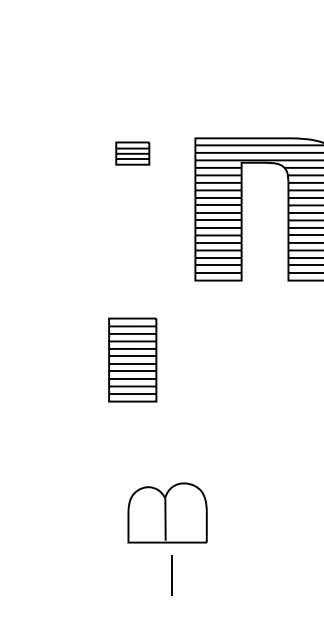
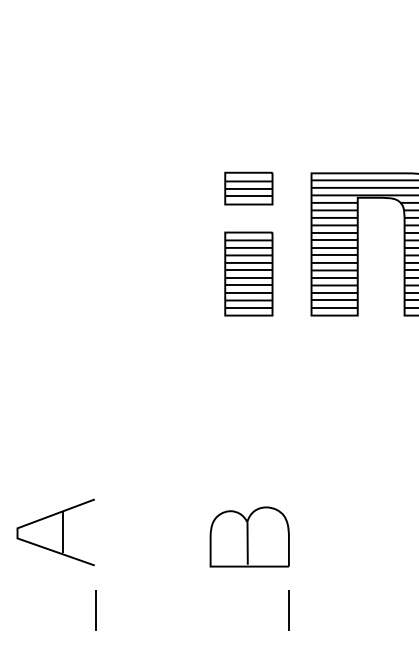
part: (132, 153) -> (248, 188), size x1.43
part: (132, 359) -> (248, 273), moved
part: (167, 512) -> (249, 536), moved

